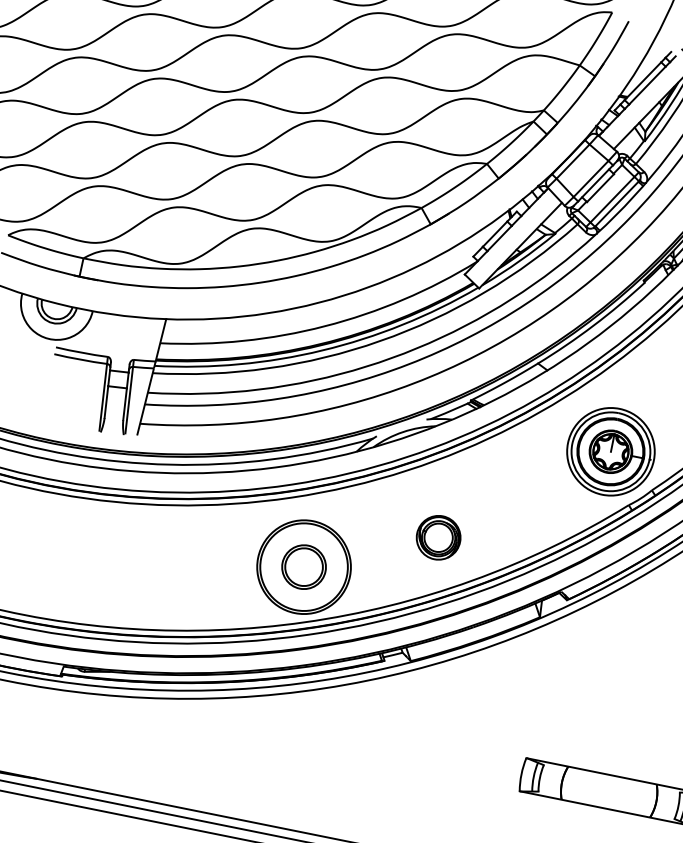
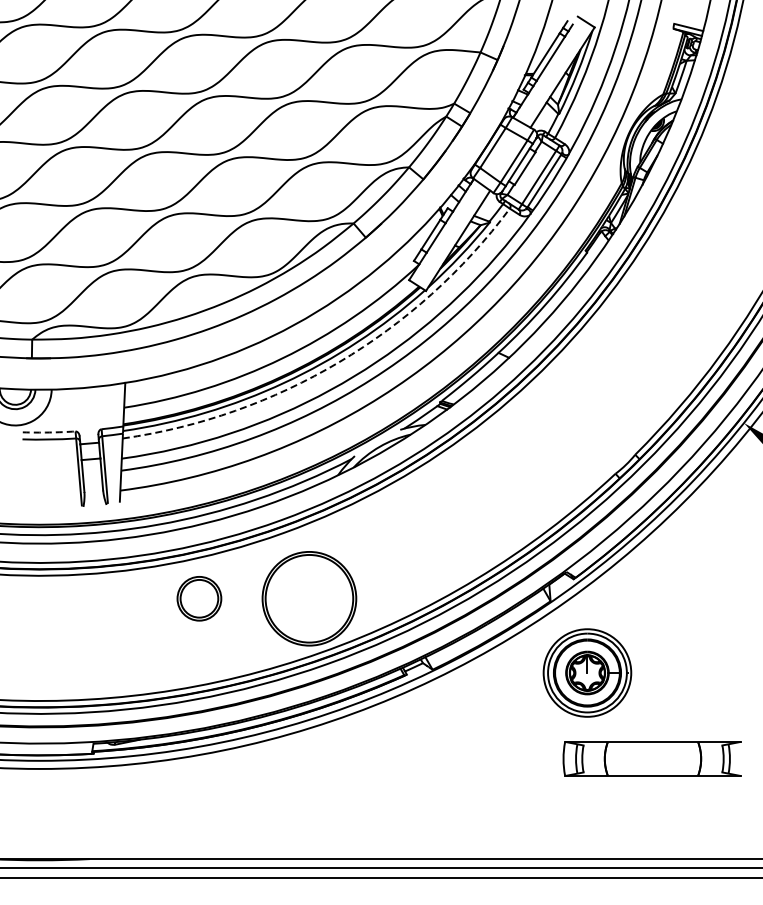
arc: (380, 341) -> (339, 362), solid -> dashed
arc: (82, 352) -> (49, 432), solid -> dashed
part: (611, 451) -> (587, 672), moved
part: (438, 537) -> (435, 543), removed
part: (304, 566) -> (199, 598), moved

